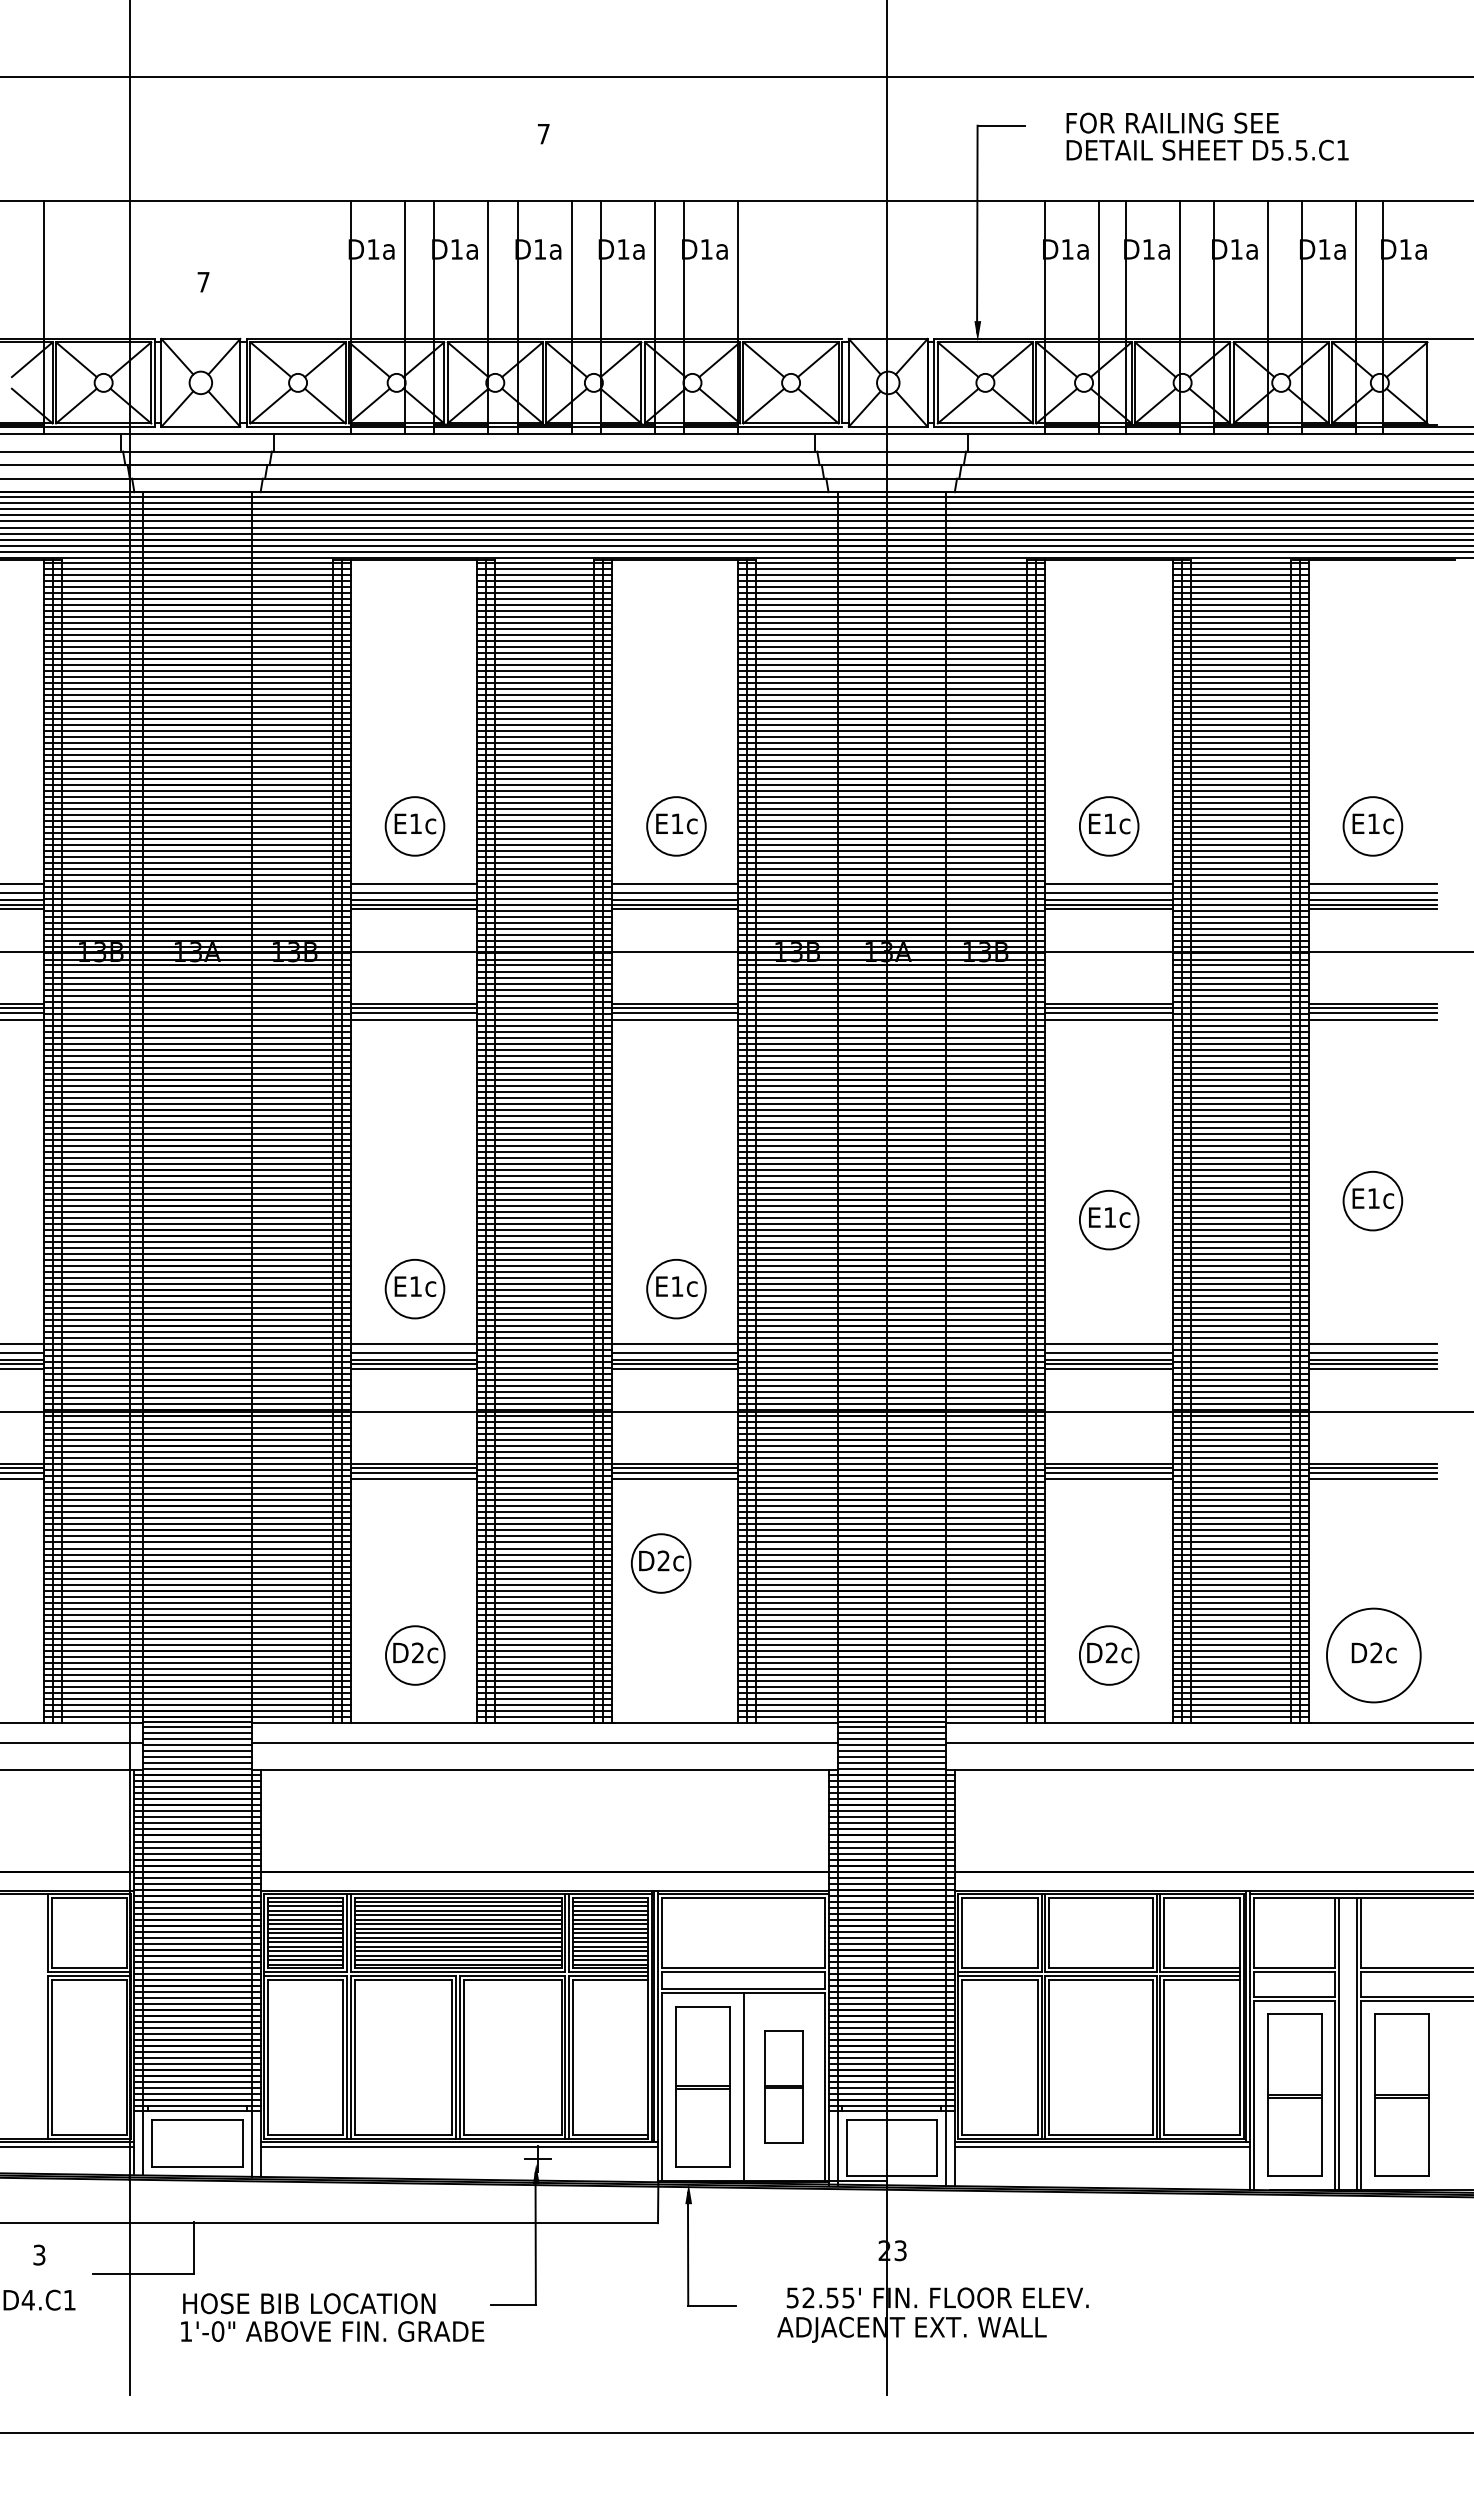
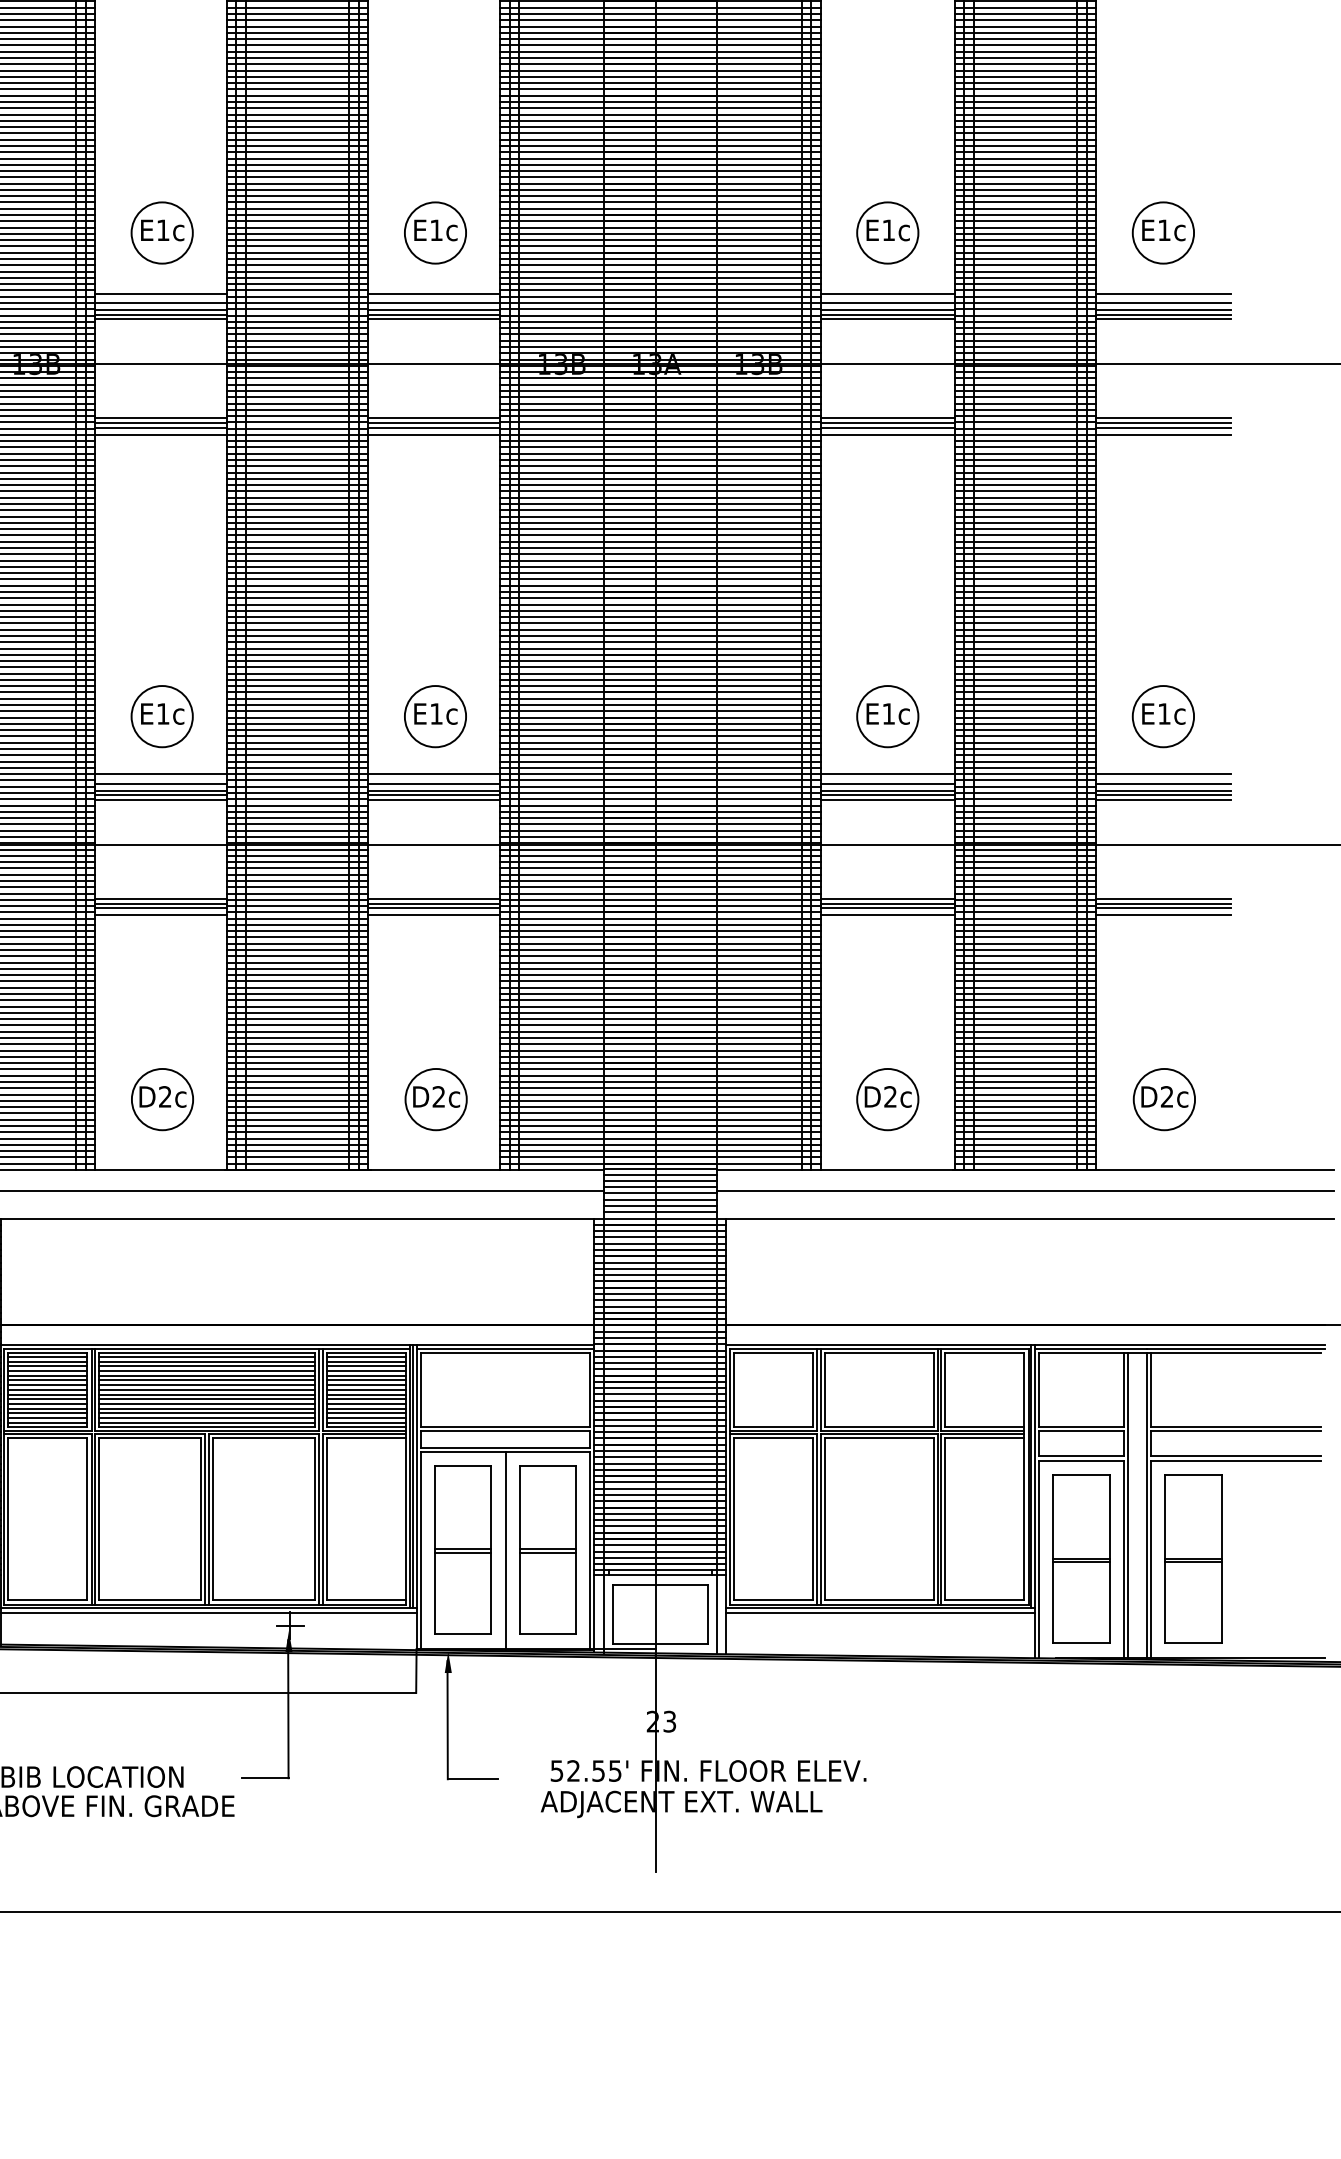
part: (1372, 1201) -> (1162, 717), moved
part: (1109, 1219) -> (888, 715), moved
part: (660, 1563) -> (435, 1099), moved
circle: (1373, 1655) -> (1164, 1099), size x0.62
part: (783, 2086) -> (547, 1550), size x1.43

